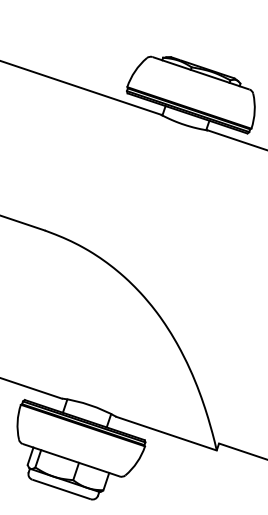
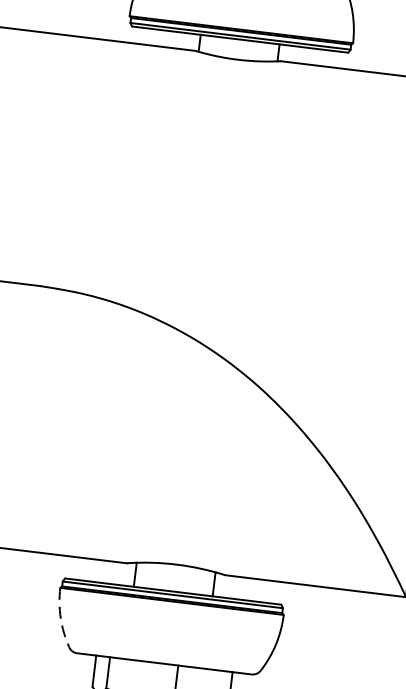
arc: (17, 422) -> (60, 618), solid -> dashed

